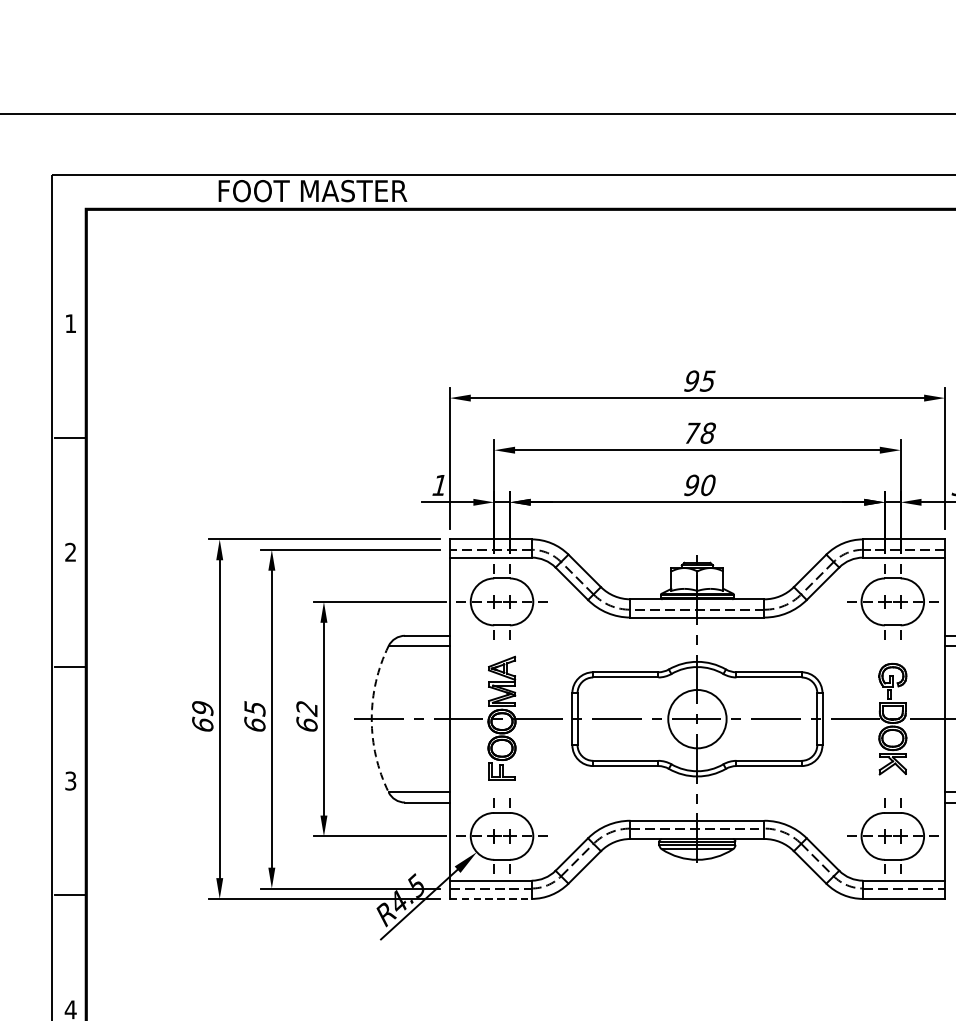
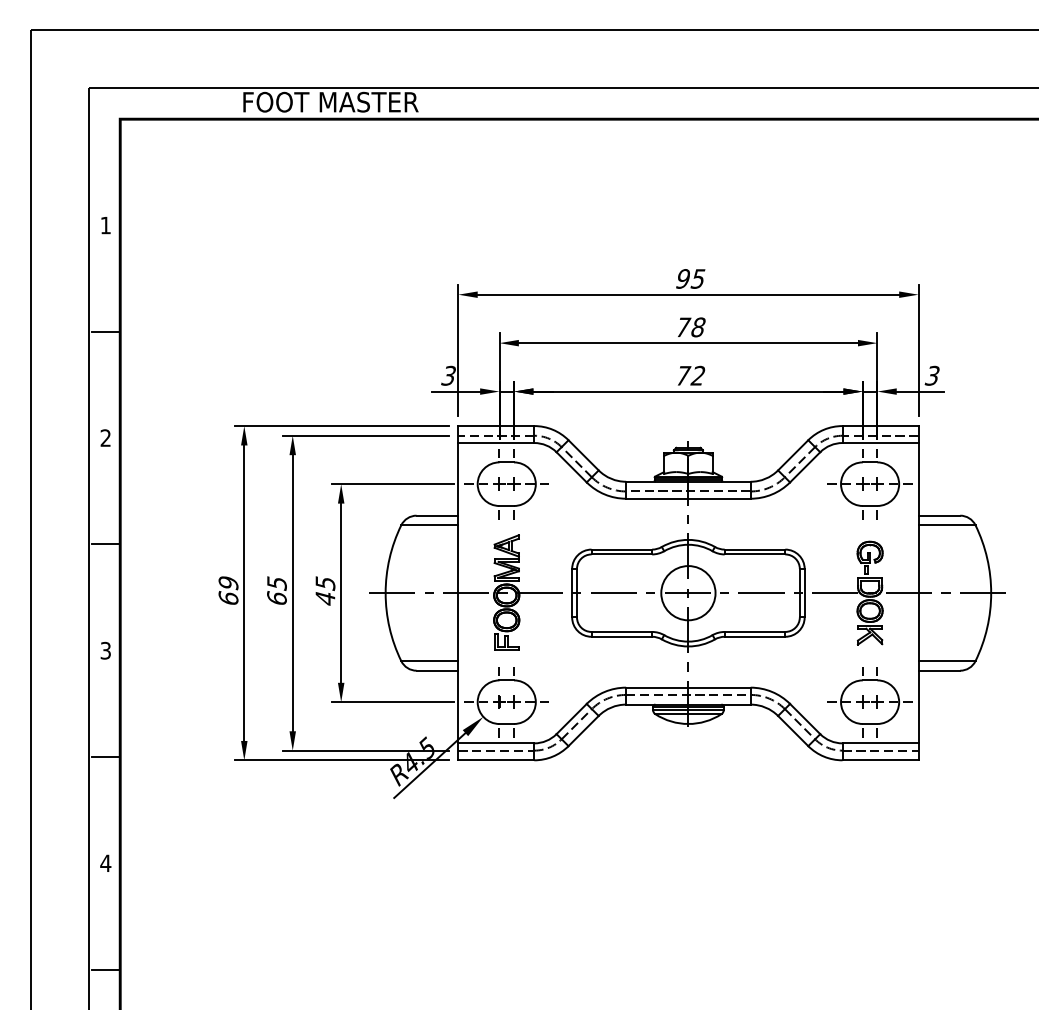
text: (439, 485) -> (448, 375), 1 -> 3
text: (699, 485) -> (690, 375), 90 -> 72
text: (307, 716) -> (325, 590), 62 -> 45
arc: (371, 719) -> (385, 593), dashed -> solid
line: (491, 899) -> (496, 760), dashed -> solid

